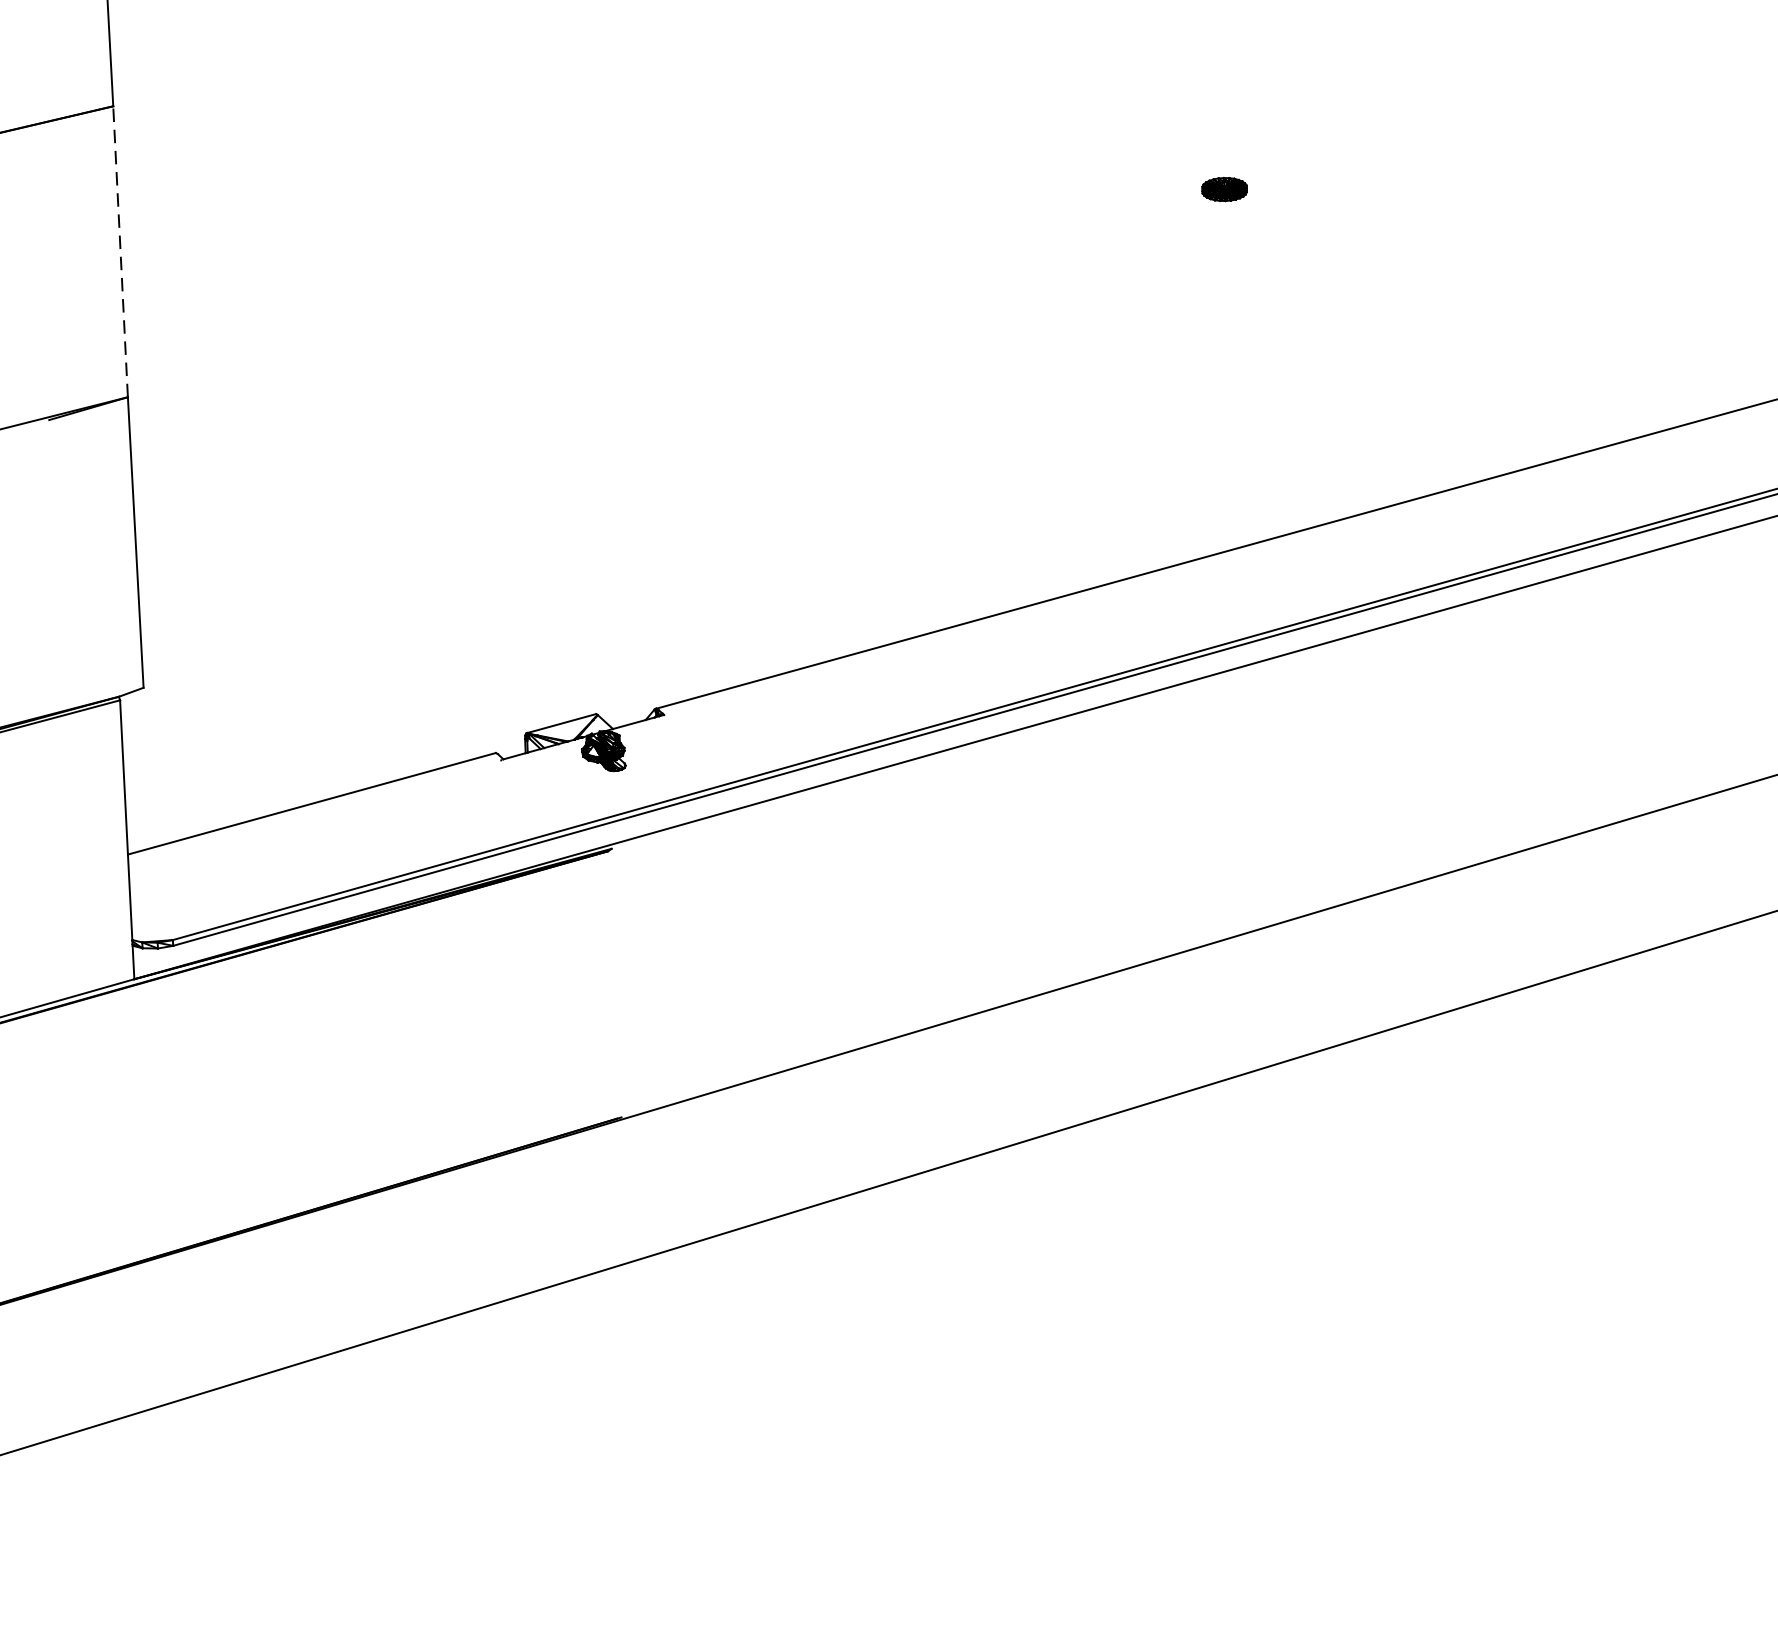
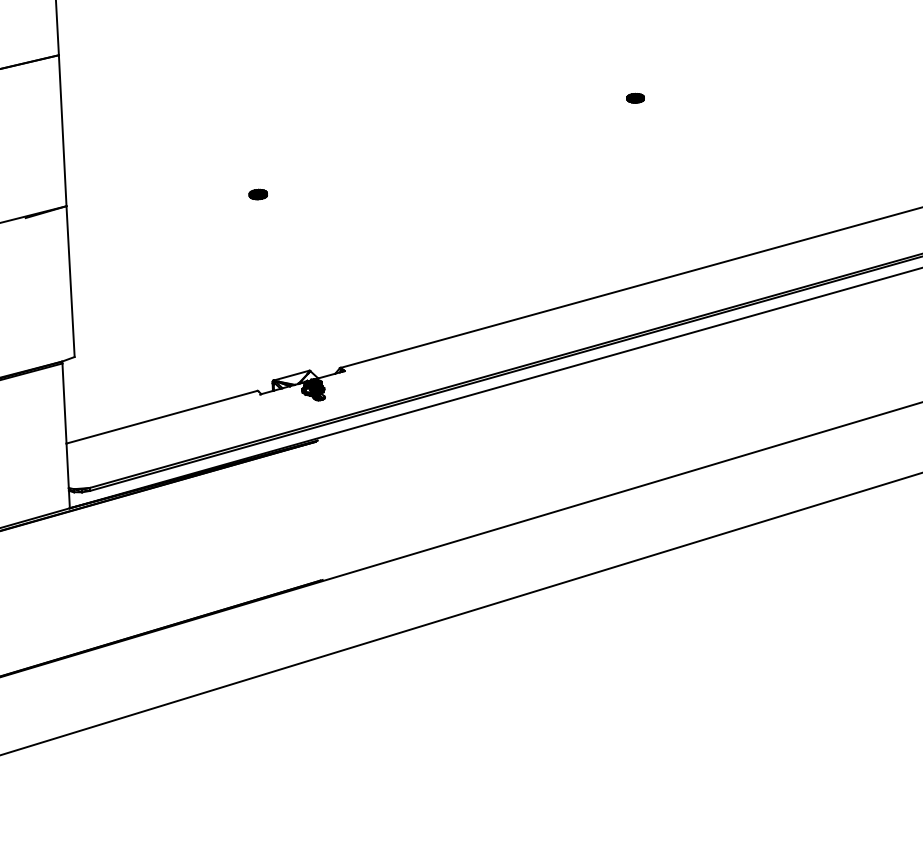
part: (1224, 187) -> (635, 97), size x0.71
line: (120, 251) -> (62, 130), dashed -> solid
part: (495, 374) -> (257, 194), added

